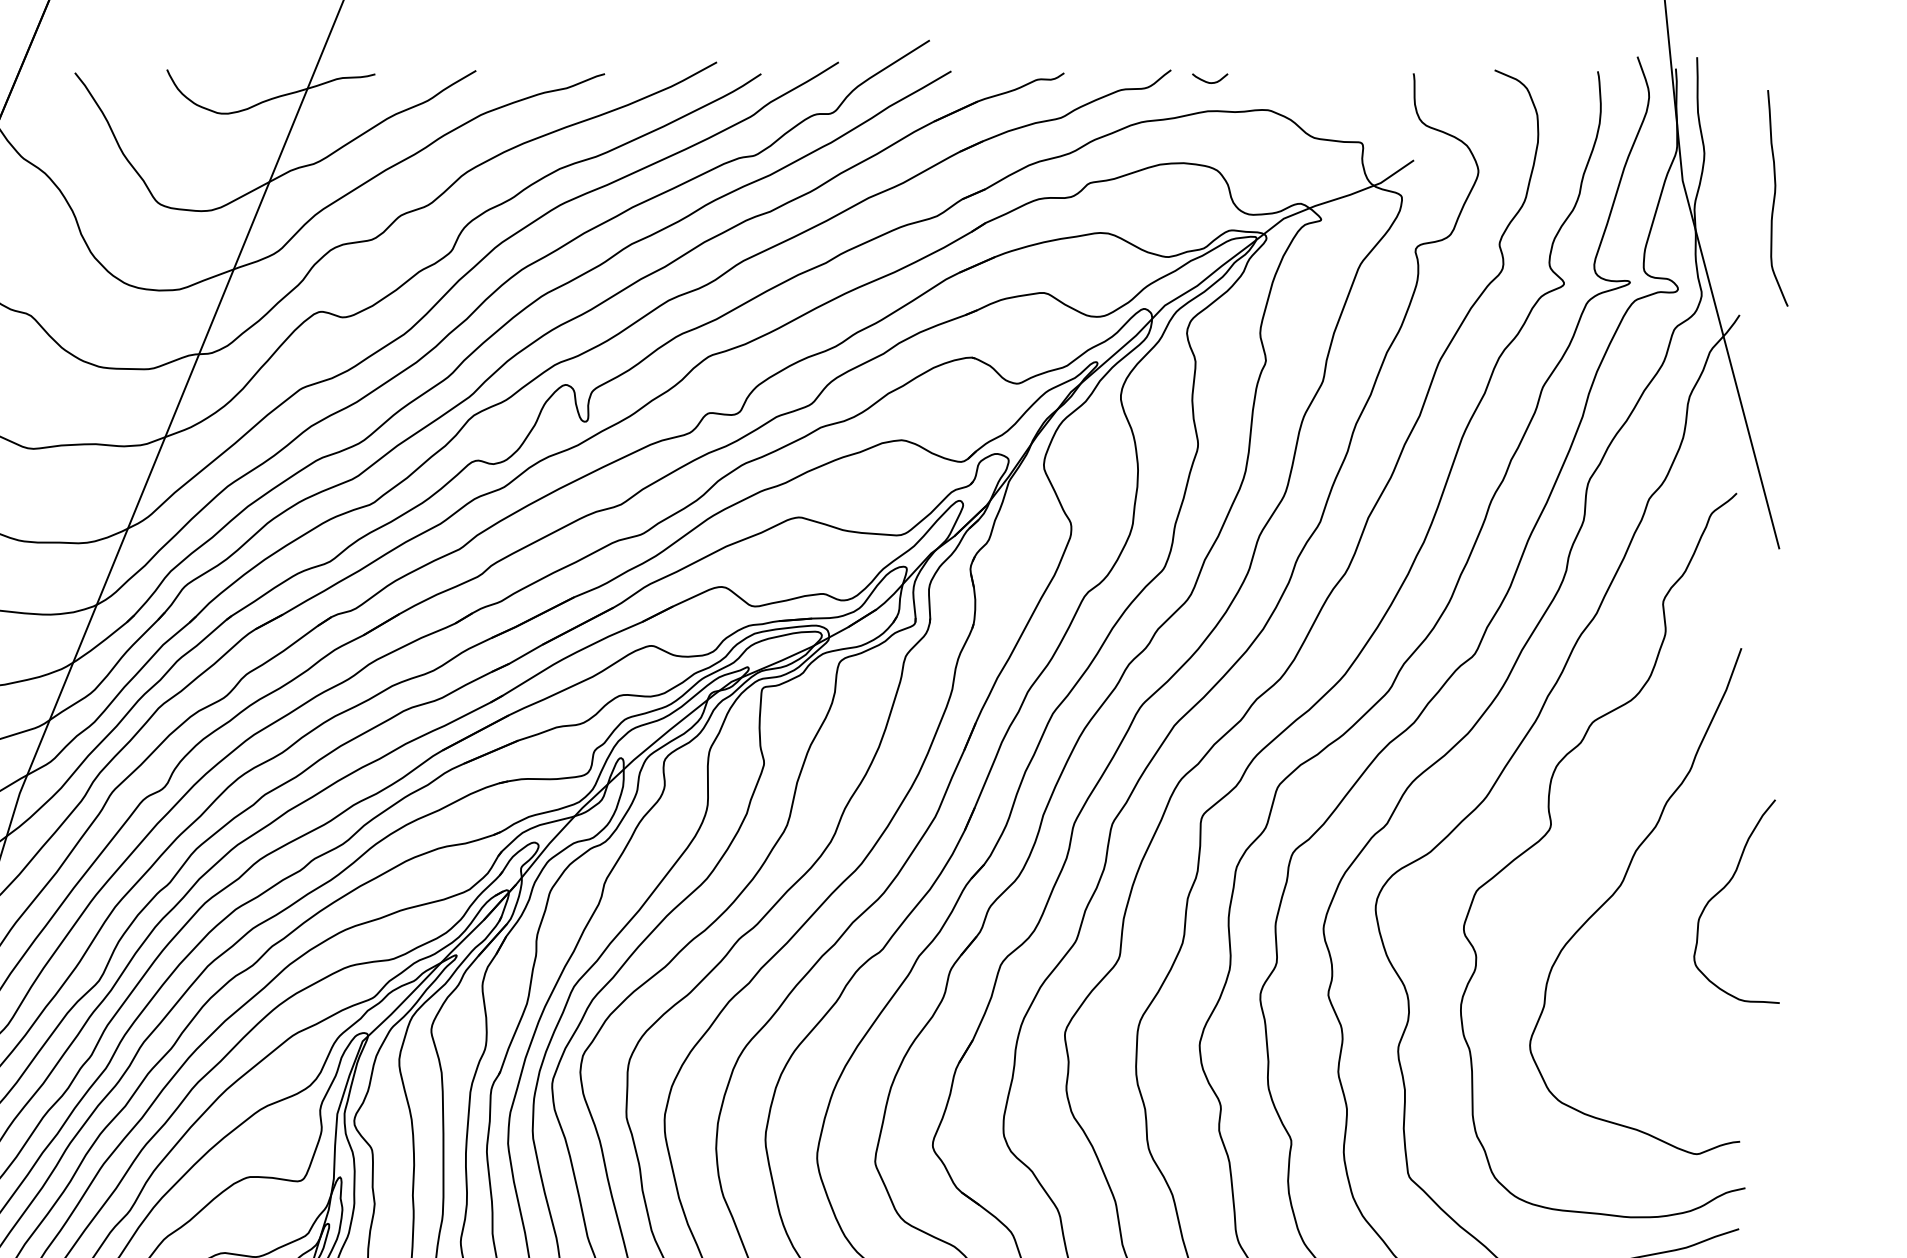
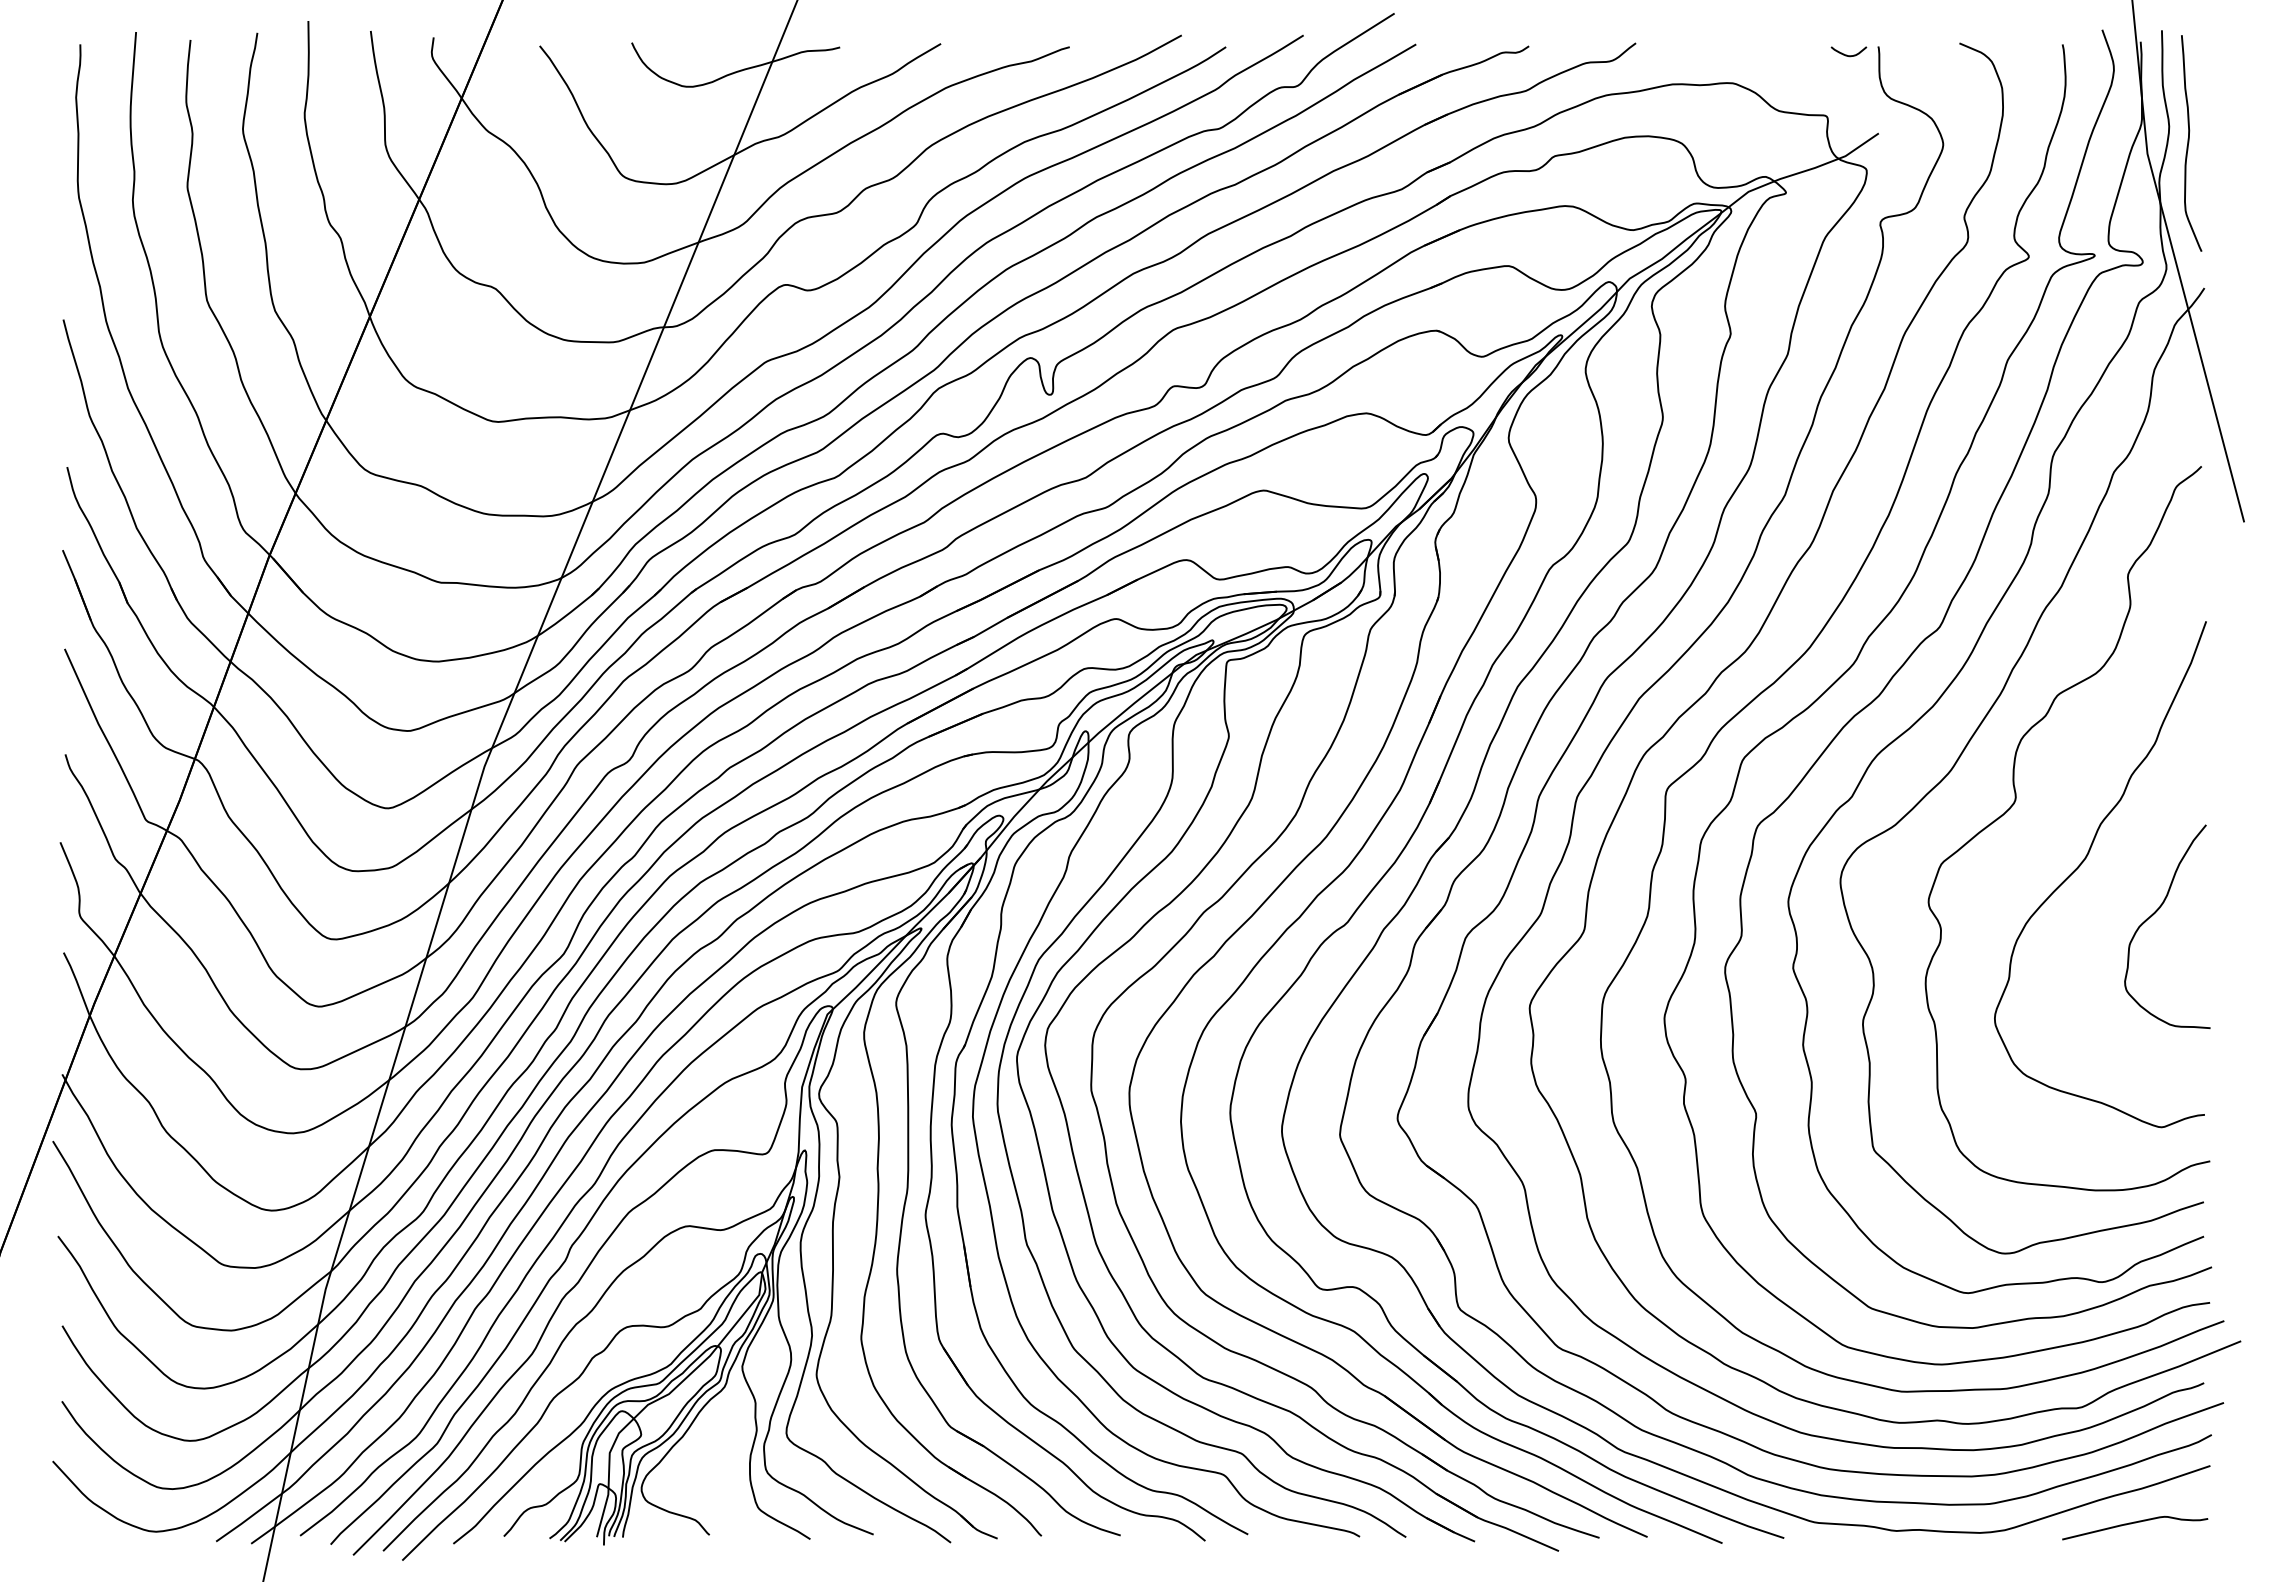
curve: (1207, 81) -> (1846, 54), moved
curve: (1775, 197) -> (2189, 142), moved
curve: (1724, 888) -> (2155, 913), moved

